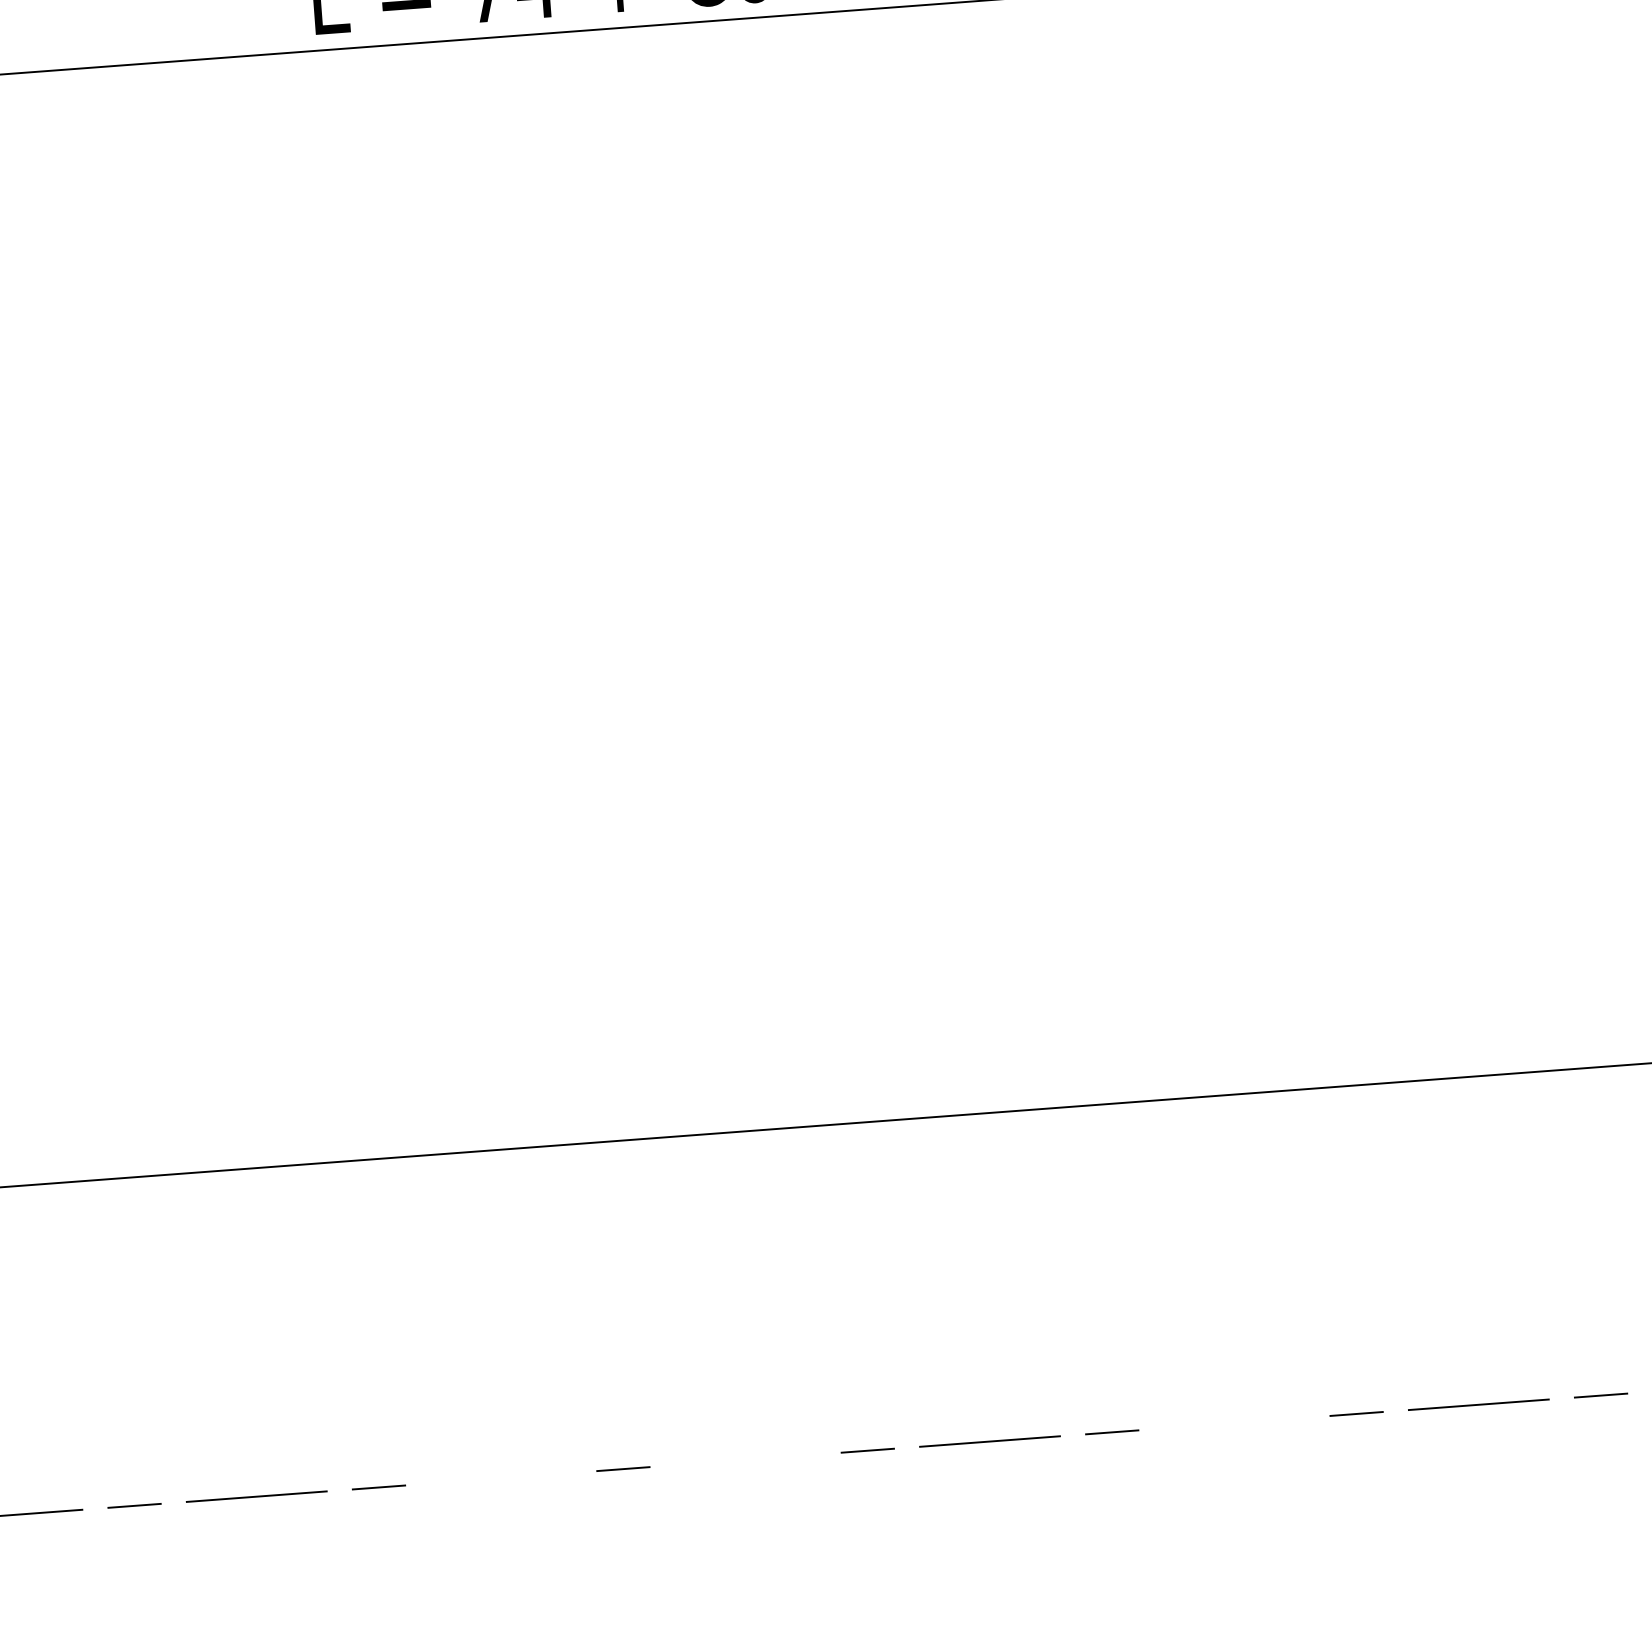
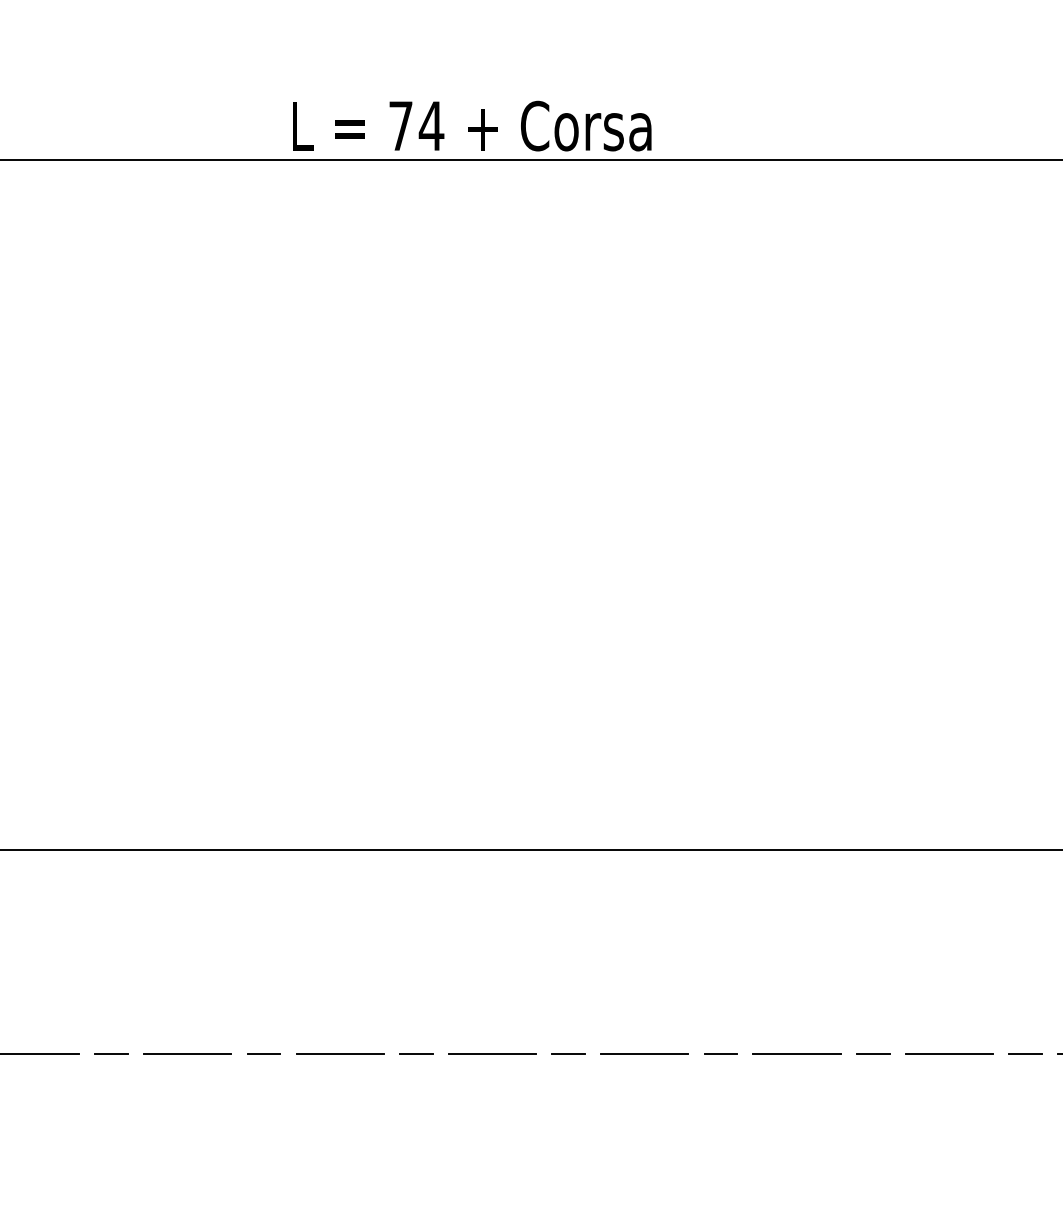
line: (1233, 1423) -> (796, 1053), added
line: (745, 1459) -> (492, 1053), added
line: (500, 1478) -> (339, 1053), added

